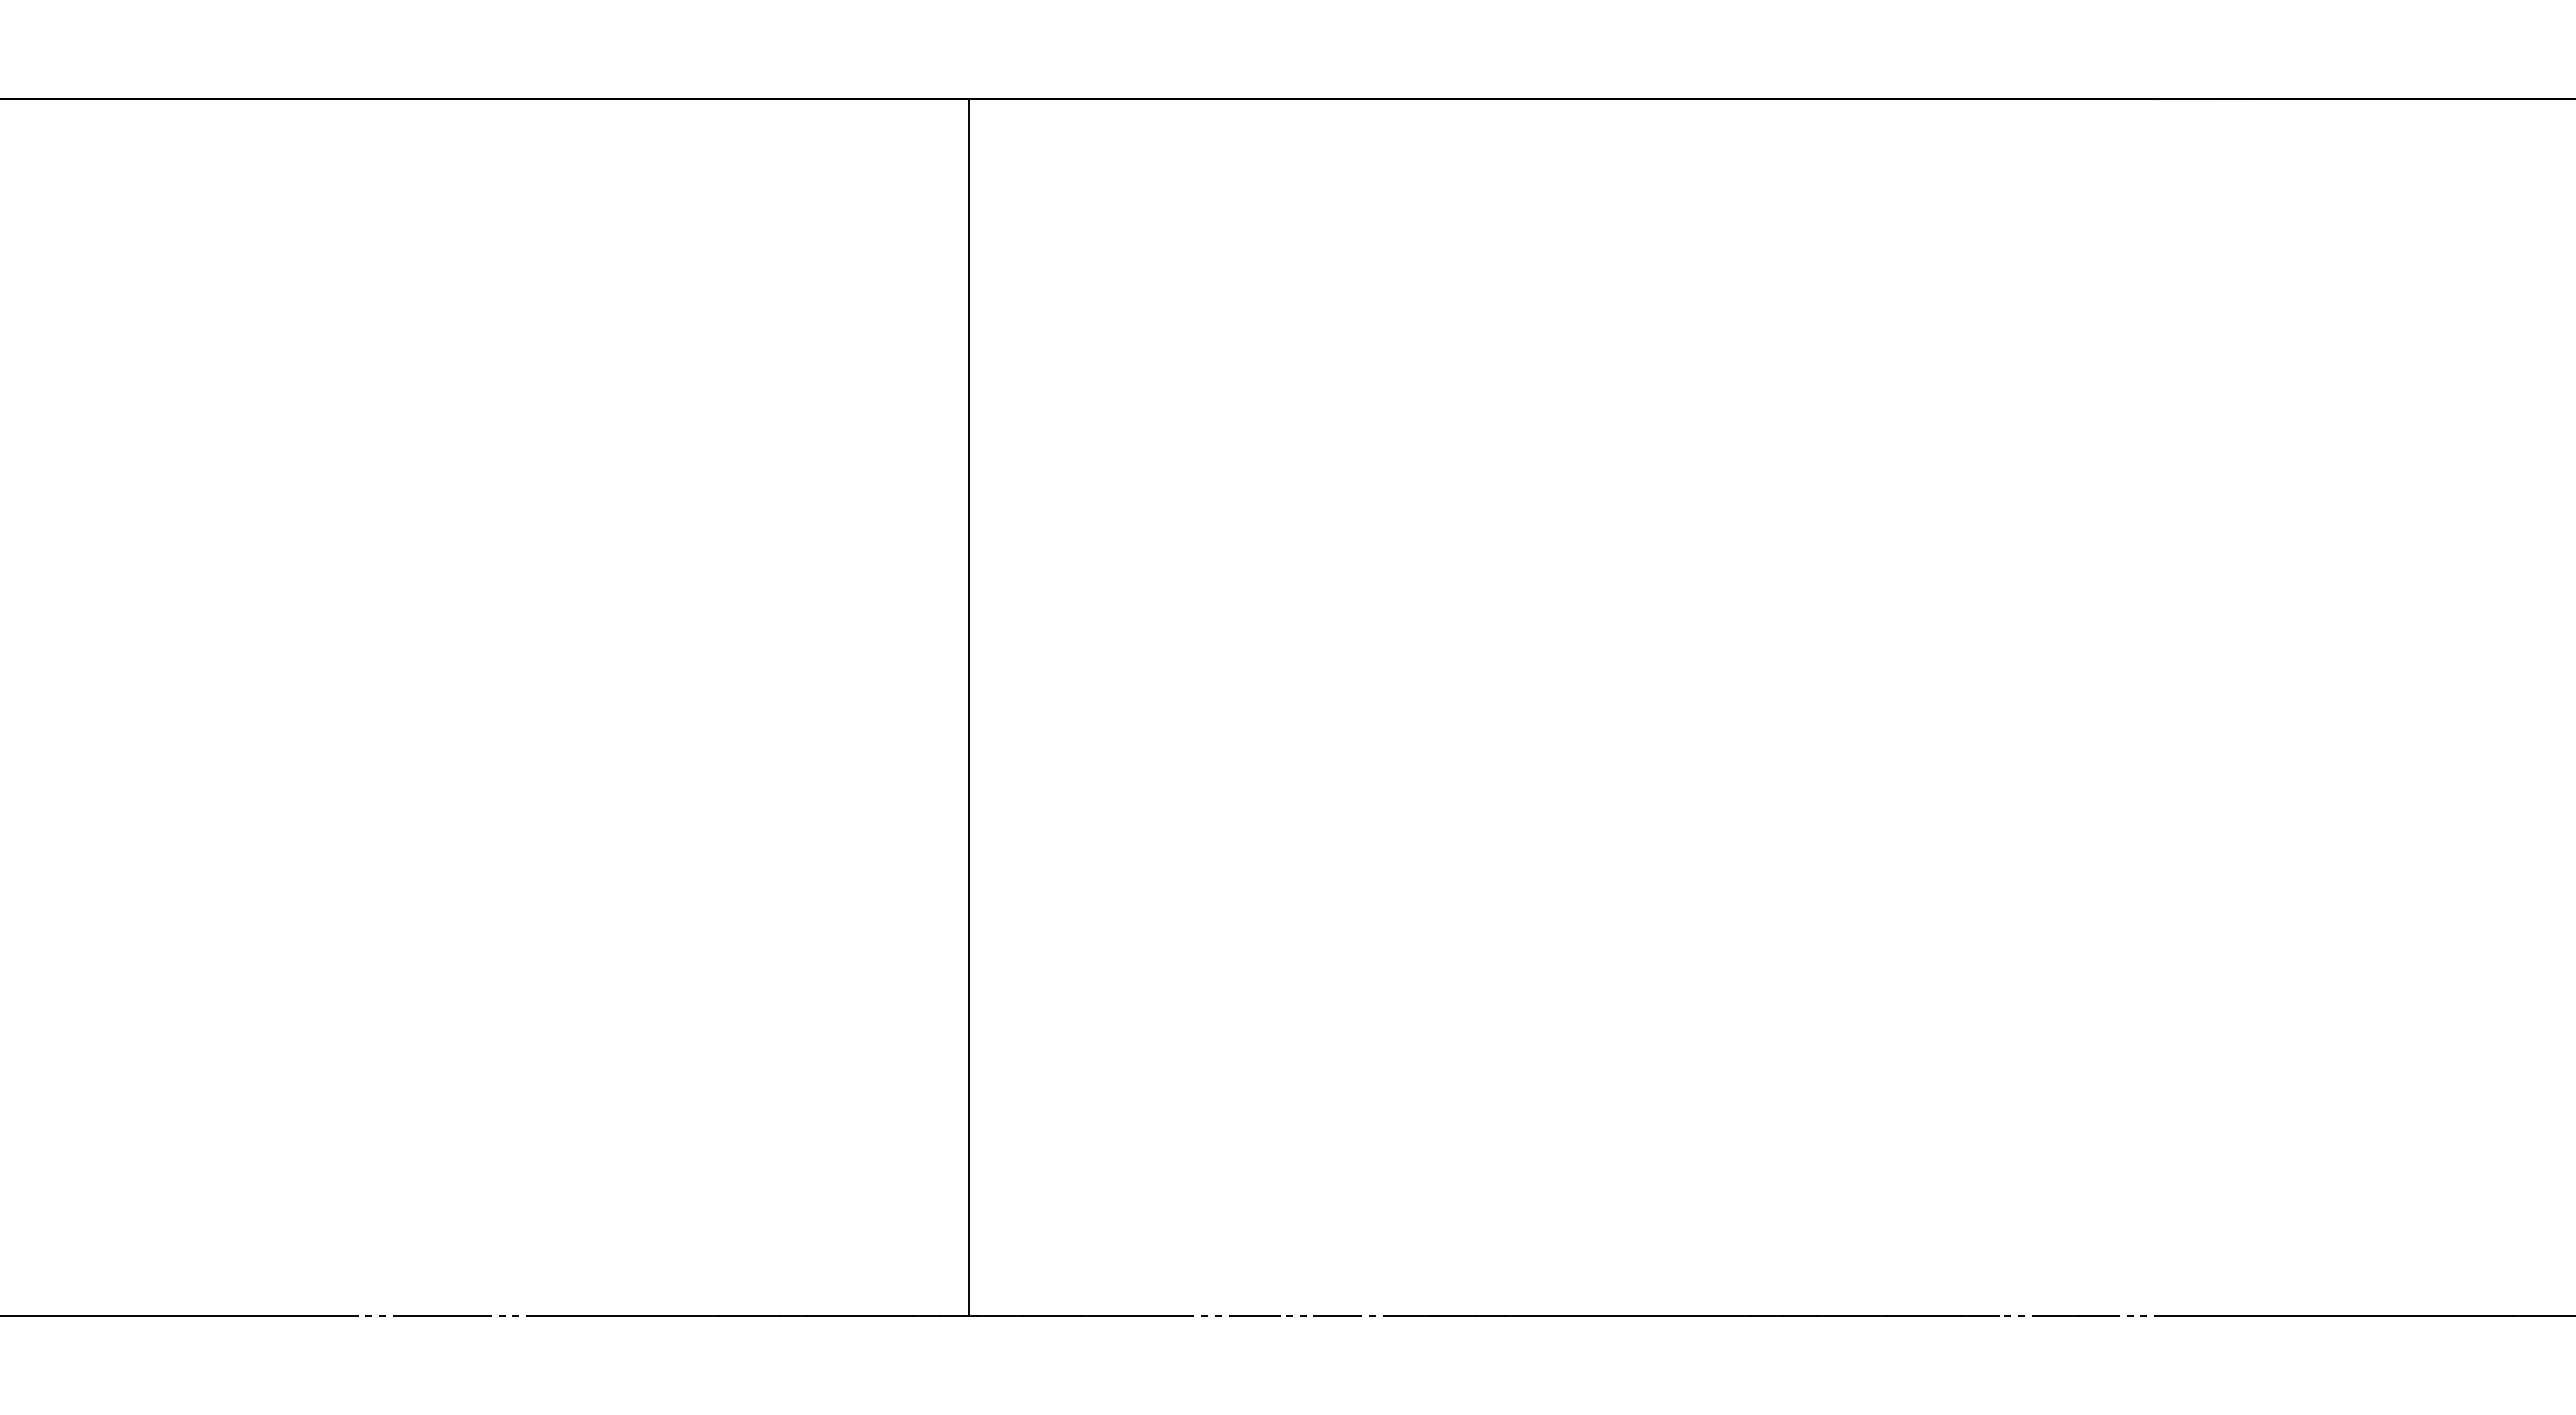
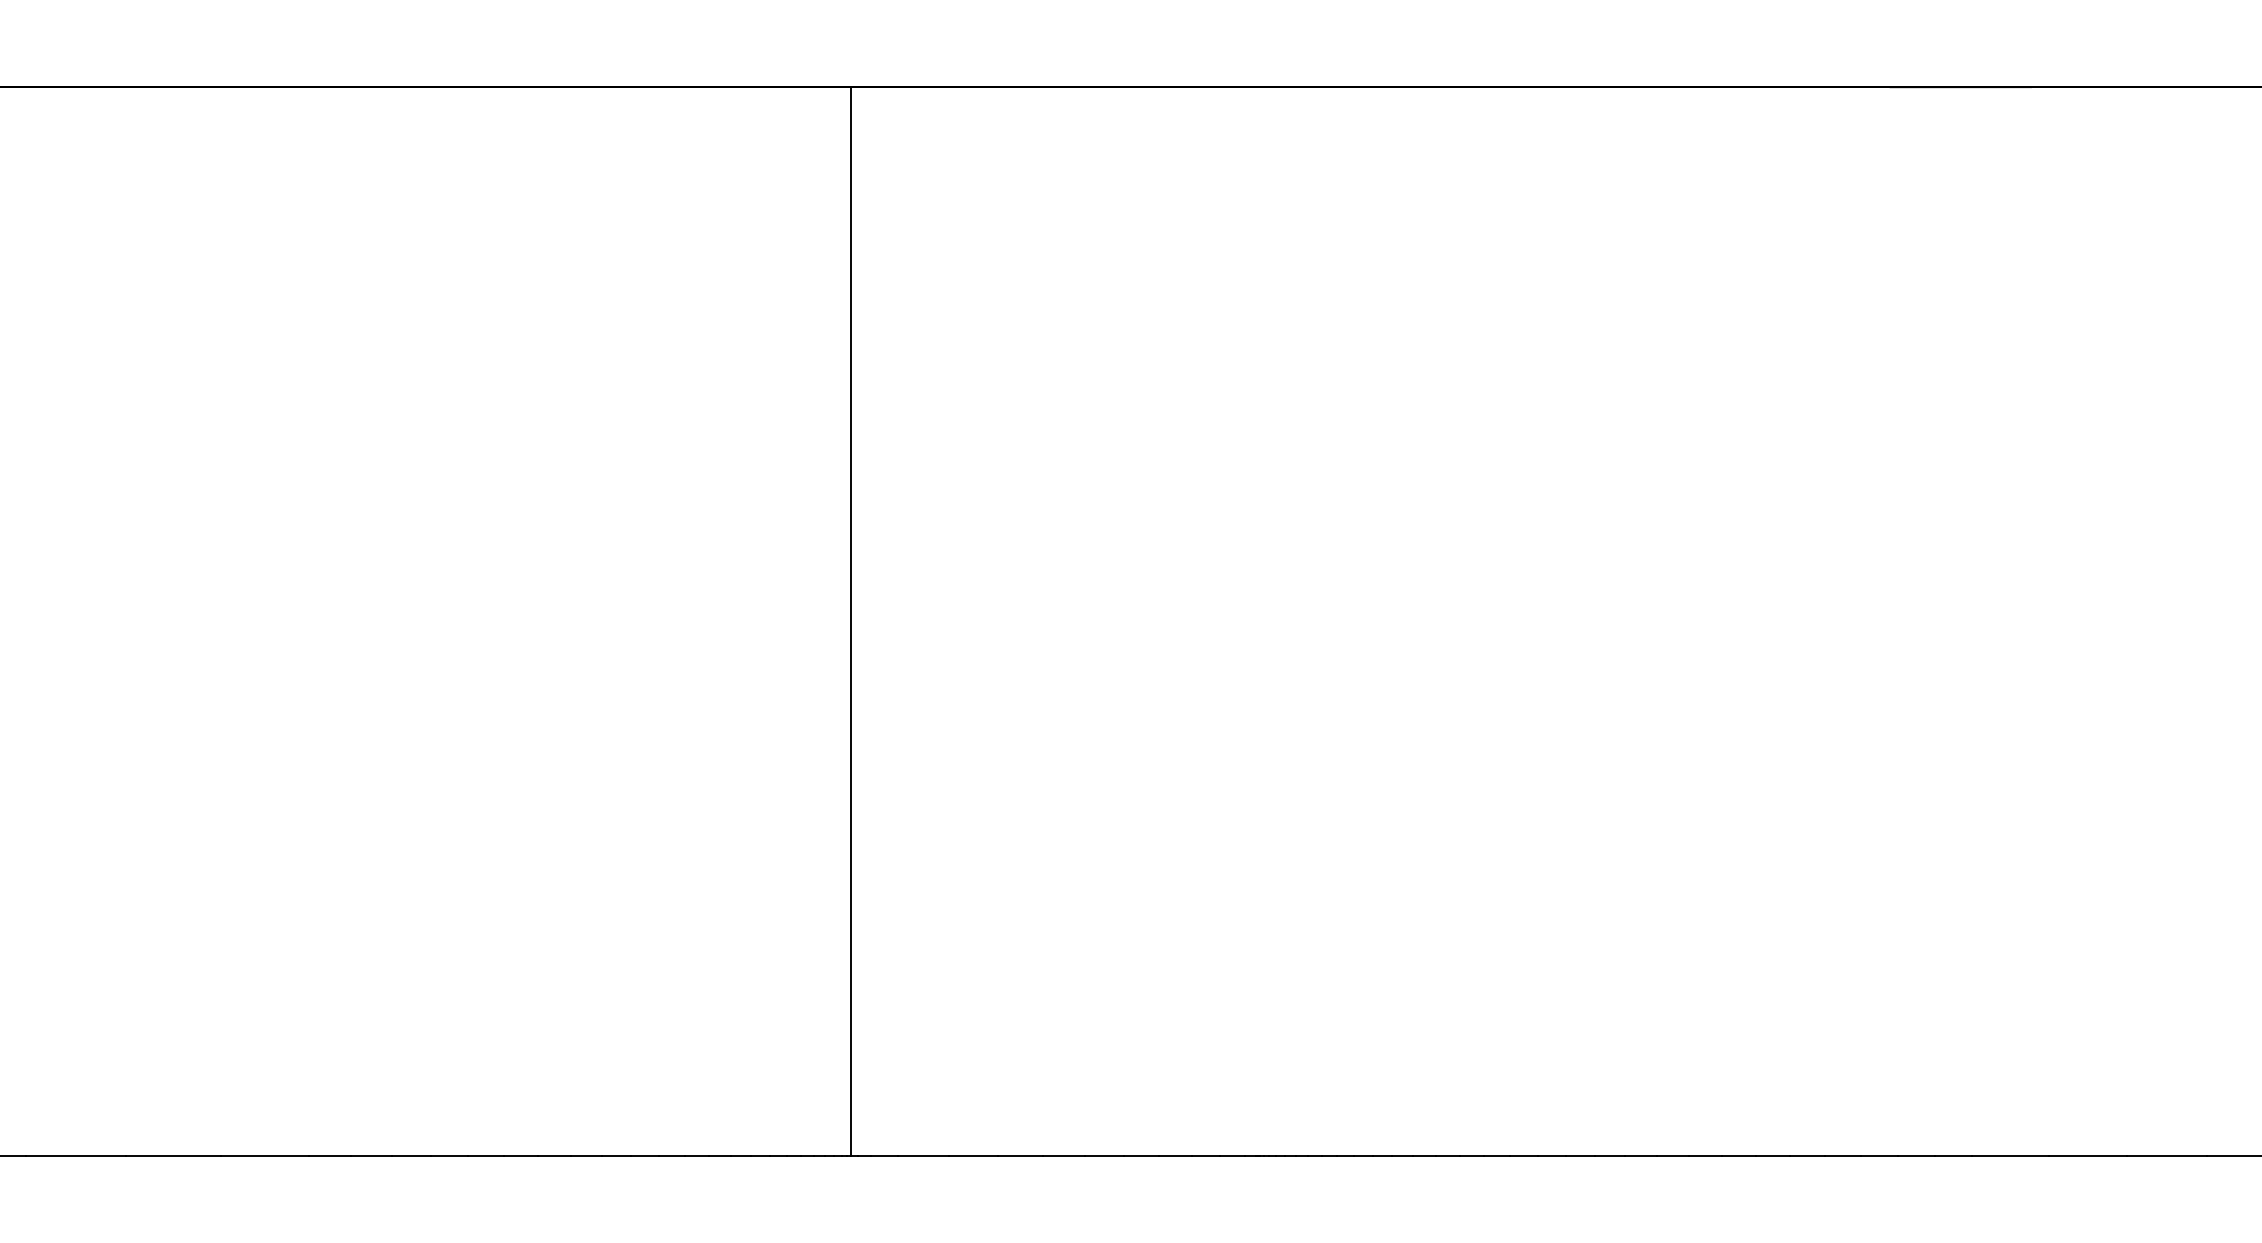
line: (376, 1315) -> (330, 1155), dashed -> solid
line: (511, 1315) -> (449, 1155), dashed -> solid
line: (1211, 1315) -> (1063, 1155), dashed -> solid
line: (1299, 1315) -> (1141, 1155), dashed -> solid
line: (1372, 1315) -> (1205, 1155), dashed -> solid
line: (2018, 1315) -> (1772, 1155), dashed -> solid
line: (2140, 1315) -> (1879, 1155), dashed -> solid

